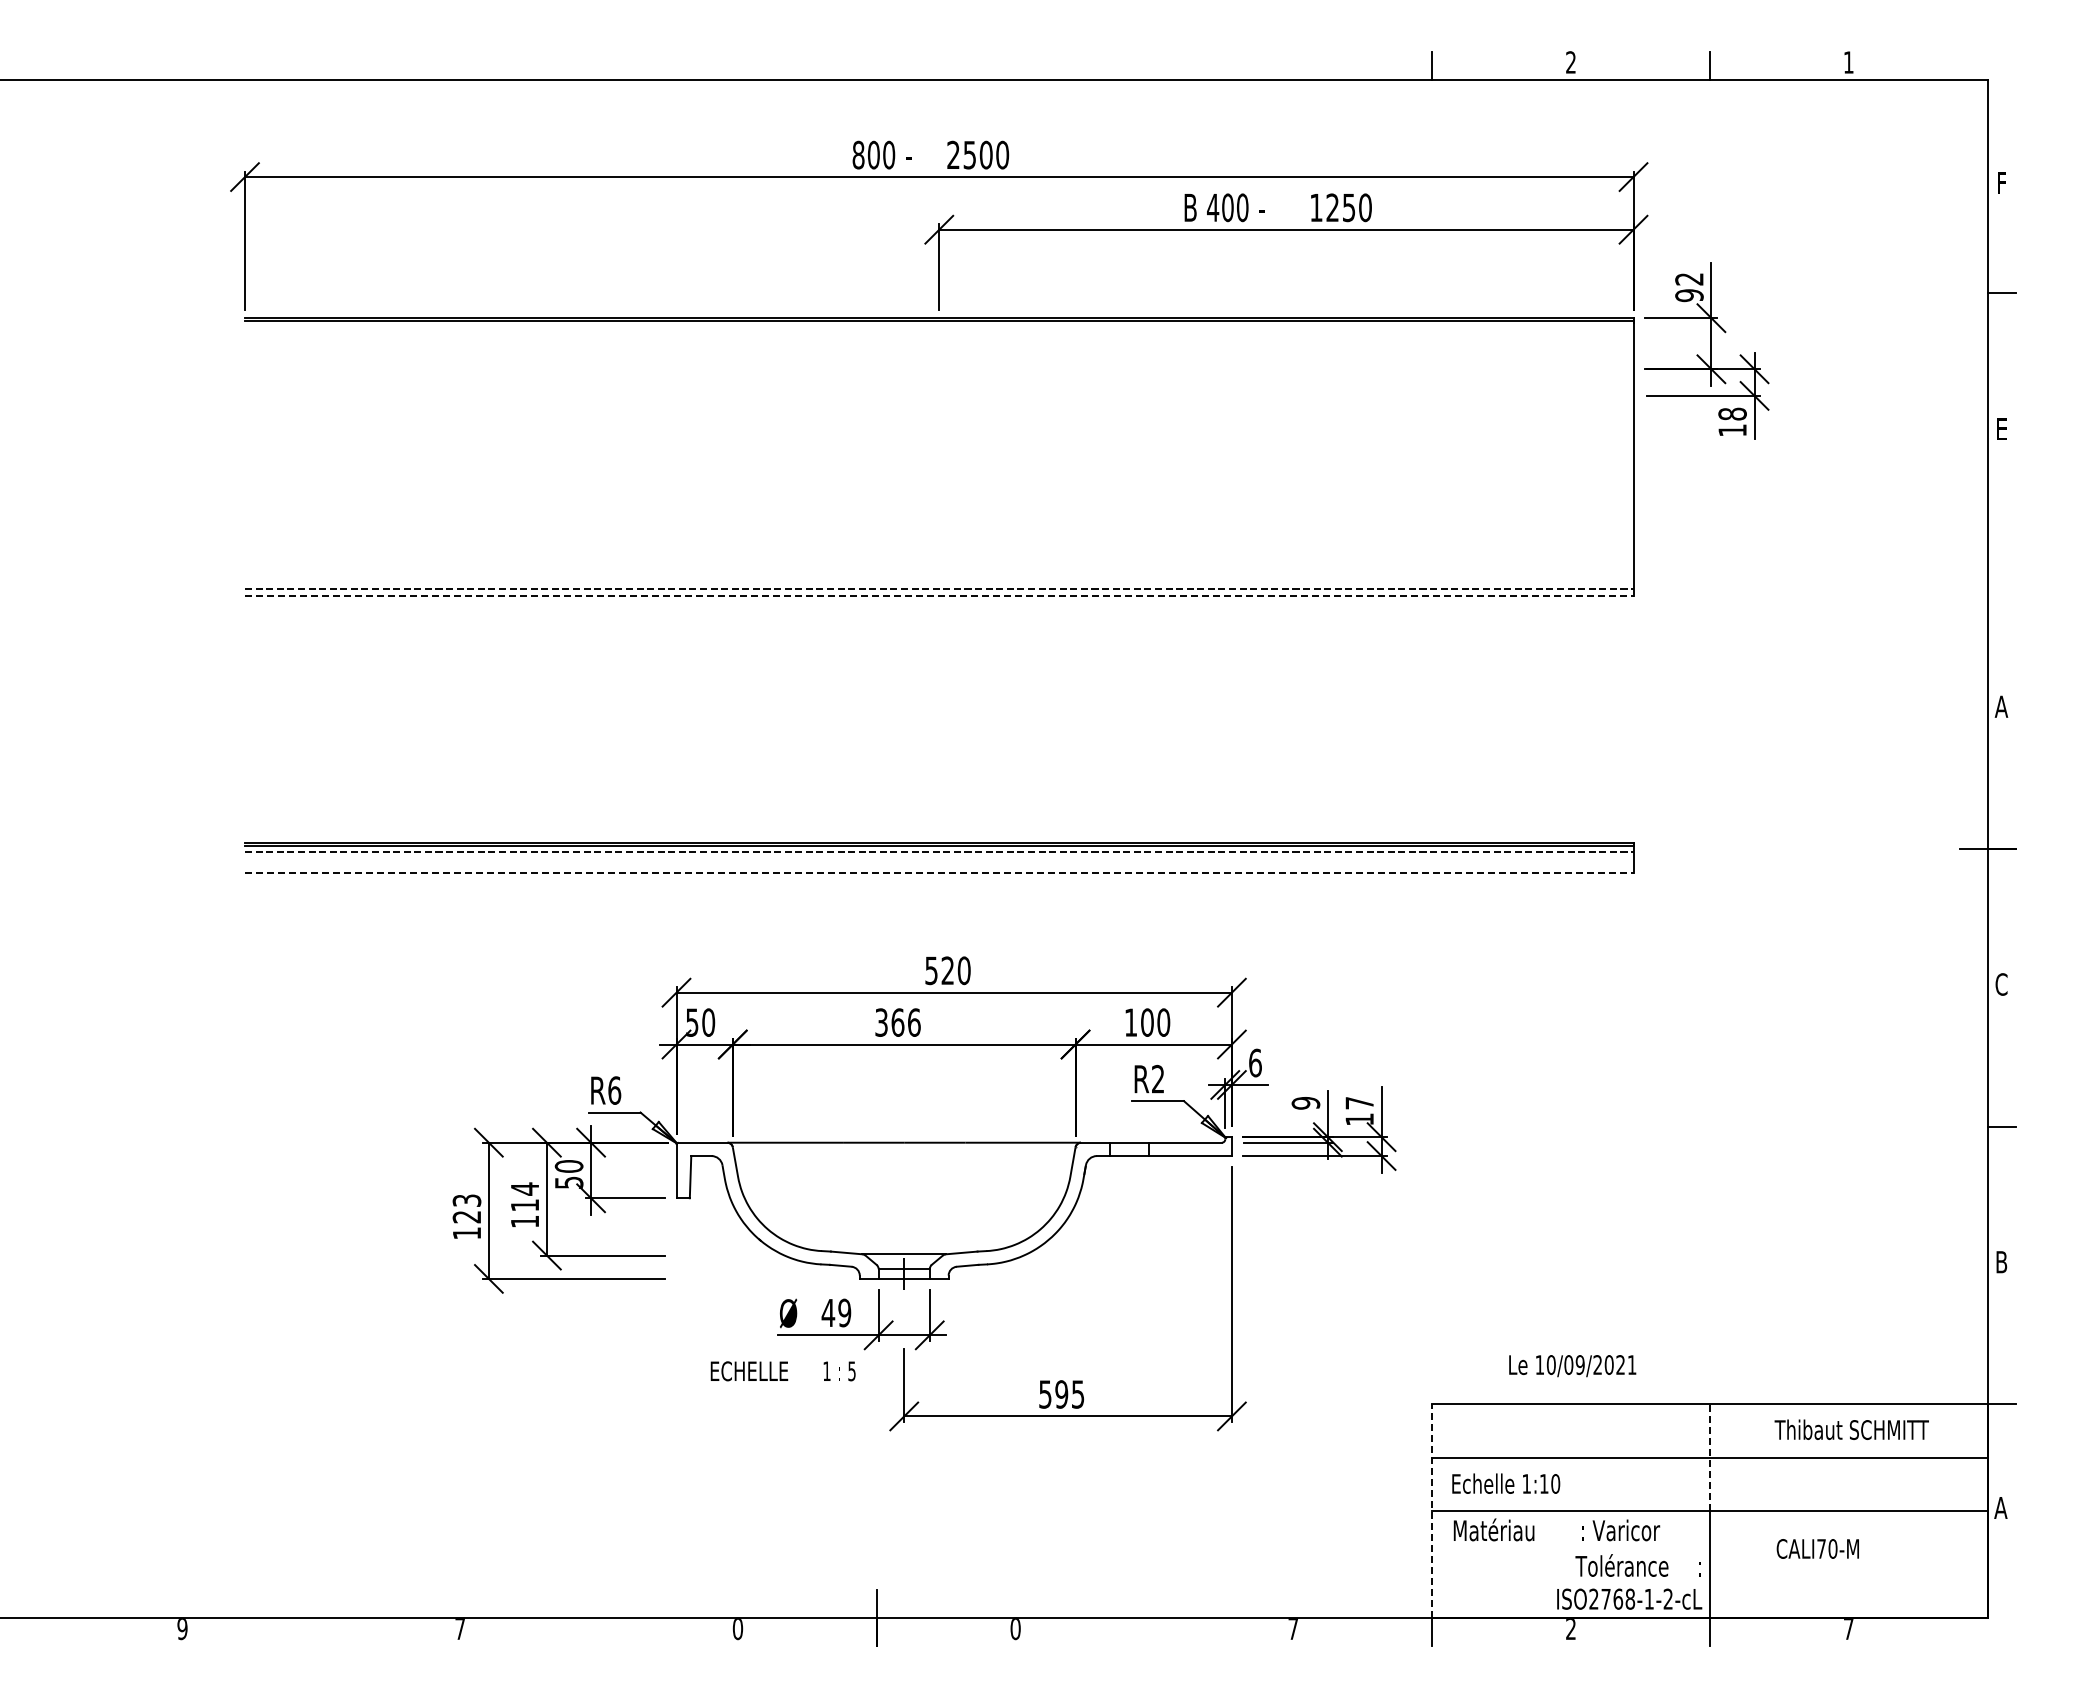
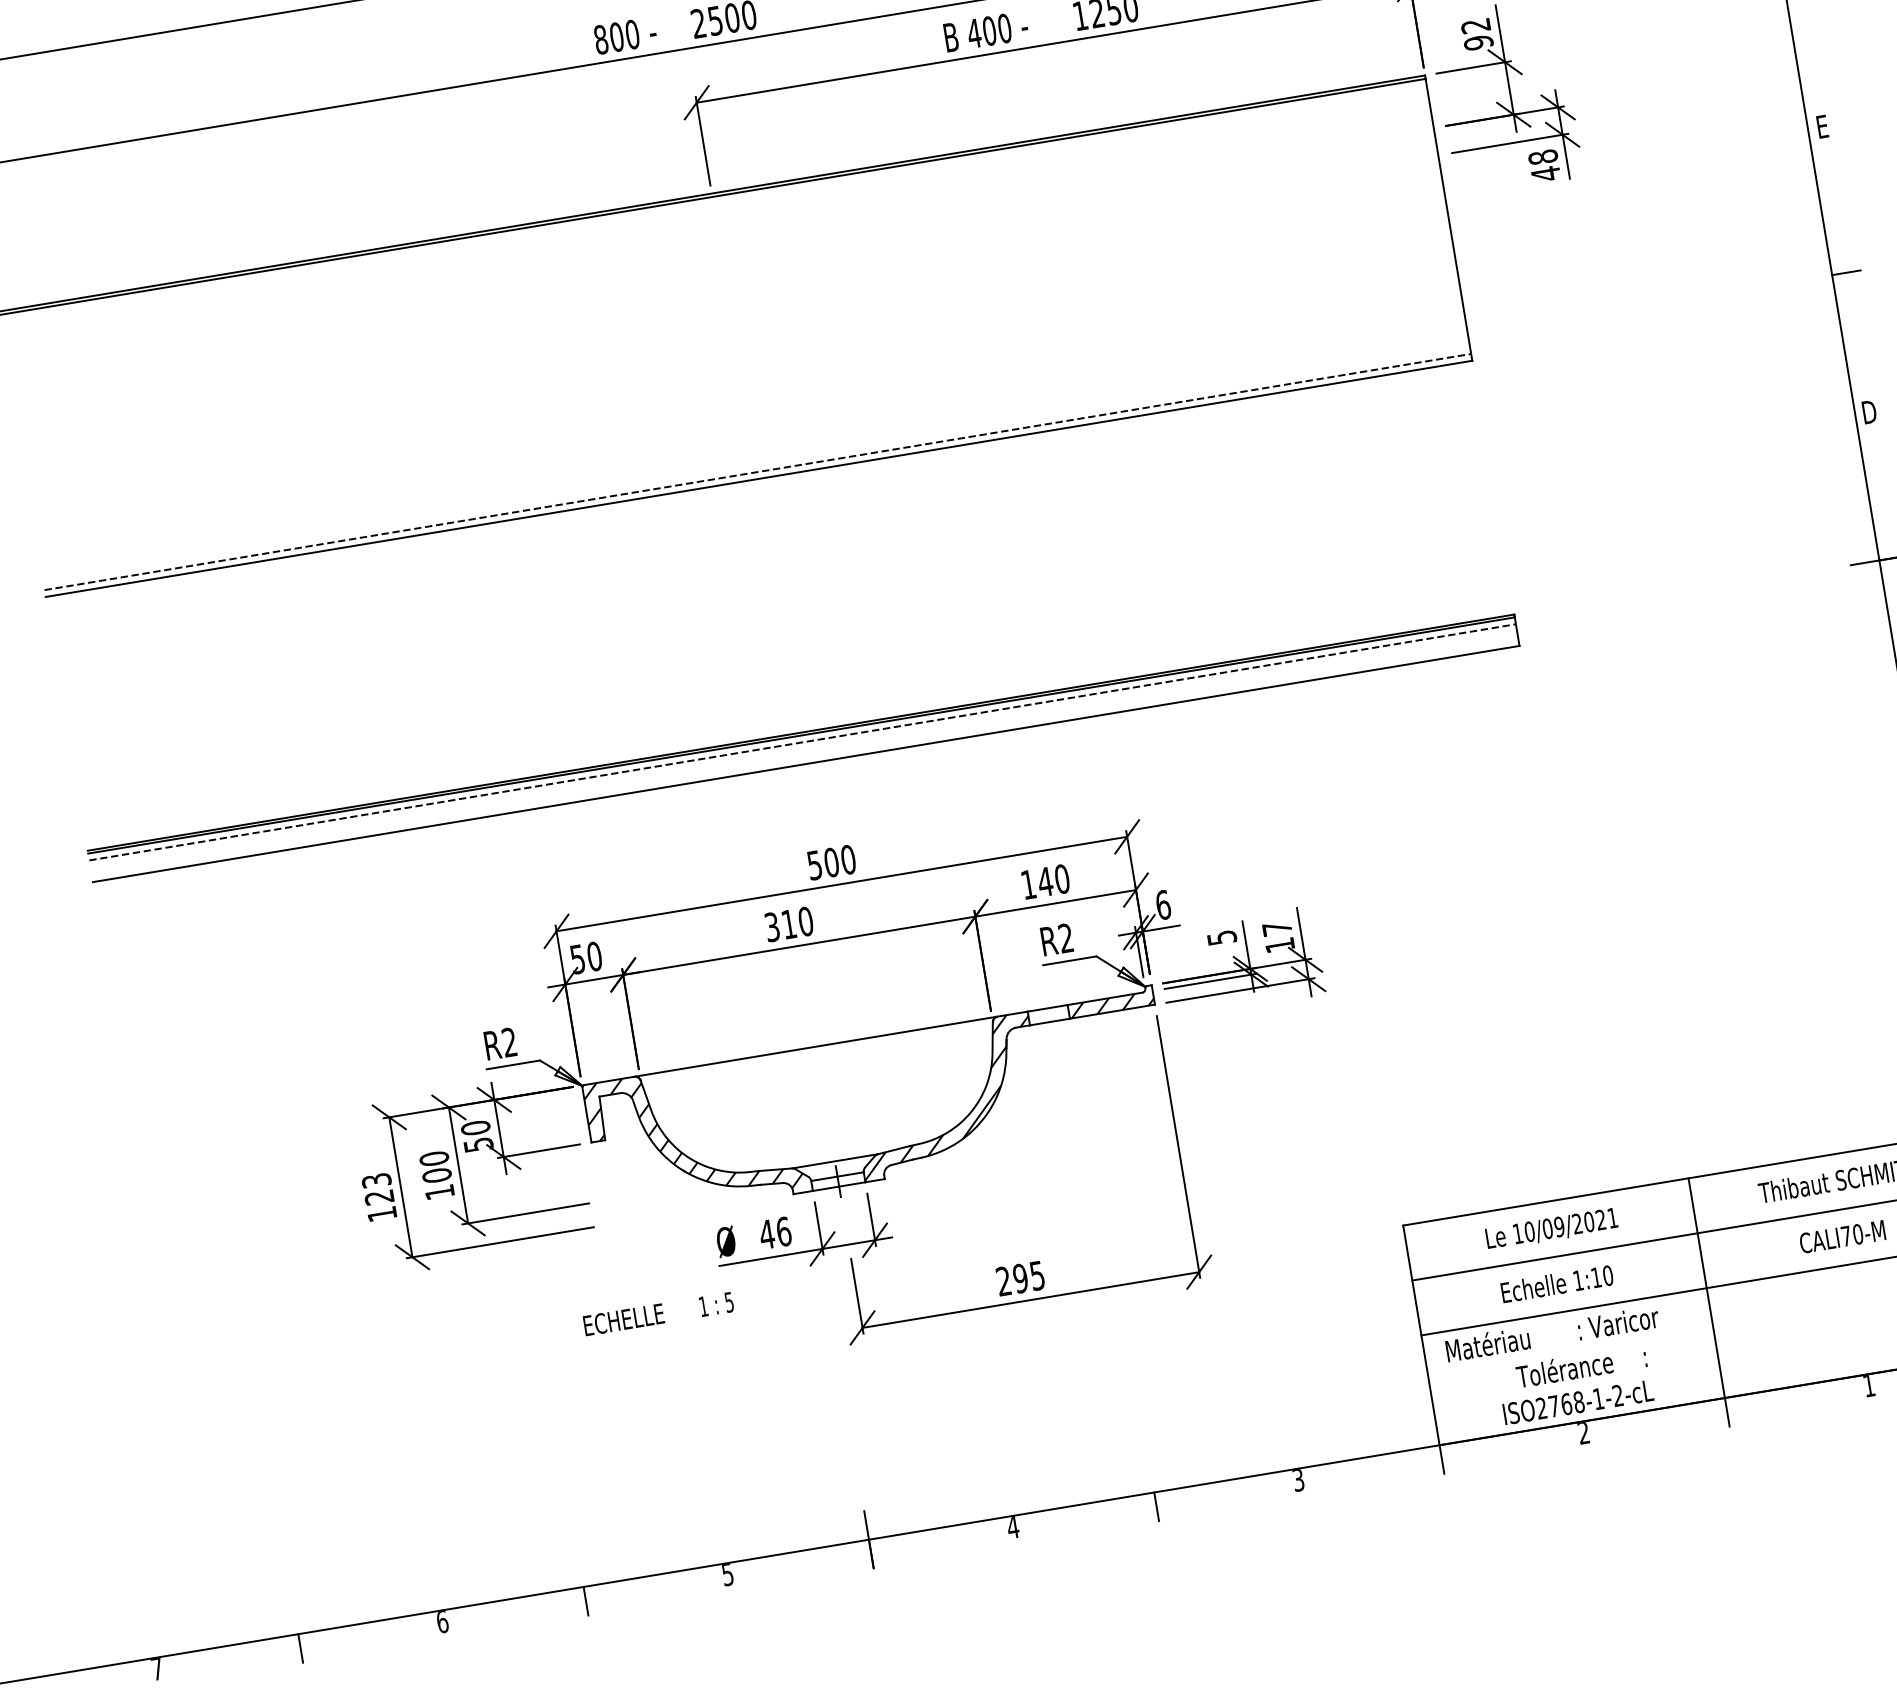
text: (1732, 430) -> (1545, 174), 18 -> 48
line: (2001, 571) -> (1846, 273), added
line: (939, 595) -> (759, 478), dashed -> solid
text: (2001, 706) -> (1869, 411), A -> D
line: (939, 873) -> (806, 764), dashed -> solid
text: (947, 970) -> (831, 862), 520 -> 500
text: (905, 1022) -> (796, 922), 366 -> 310
text: (1147, 1022) -> (1045, 881), 100 -> 140
text: (614, 1090) -> (509, 1042), R6 -> R2
text: (1305, 1103) -> (1221, 938), 9 -> 5
hatch: (1191, 1149) -> (1112, 1004), added
text: (524, 1196) -> (435, 1166), 114 -> 100
hatch: (1019, 1209) -> (945, 1095), added
hatch: (777, 1210) -> (697, 1137), added
text: (844, 1312) -> (783, 1231), 49 -> 46
text: (1572, 1366) -> (1551, 1229), moved
text: (782, 1371) -> (657, 1314), moved
text: (1045, 1394) -> (1003, 1281), 595 -> 295
line: (1710, 1457) -> (1697, 1232), dashed -> solid
text: (1506, 1483) -> (1557, 1283), moved
line: (1432, 1511) -> (1421, 1335), dashed -> solid
text: (1817, 1548) -> (1842, 1236), moved
text: (1629, 1581) -> (1575, 1384), moved
text: (182, 1629) -> (157, 1669), 9 -> 7
text: (460, 1629) -> (442, 1622), 7 -> 6
text: (737, 1629) -> (727, 1575), 0 -> 5
text: (1015, 1629) -> (1013, 1527), 0 -> 4
text: (1293, 1629) -> (1298, 1480), 7 -> 3
text: (1848, 1629) -> (1868, 1386), 7 -> 1
line: (321, 1631) -> (300, 1647), added
line: (599, 1631) -> (586, 1600), added
line: (1154, 1631) -> (1156, 1506), added

